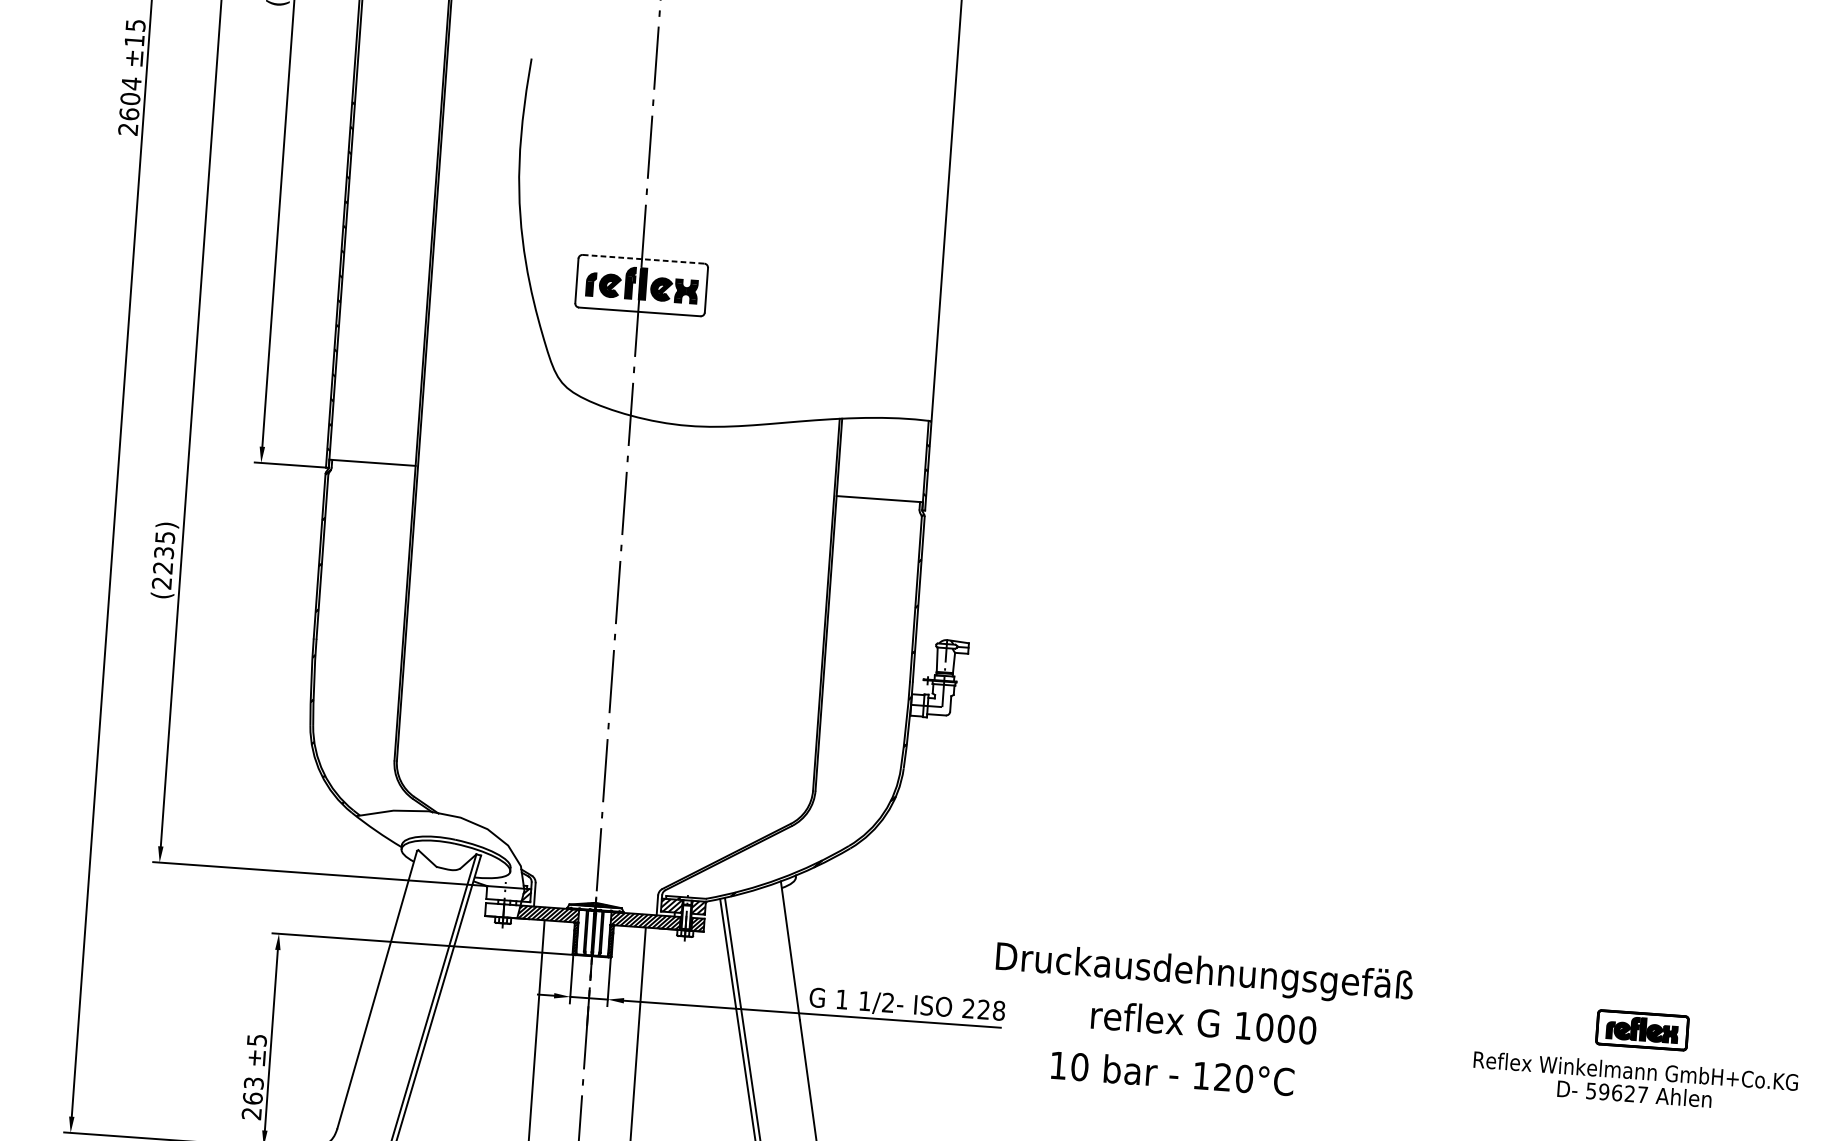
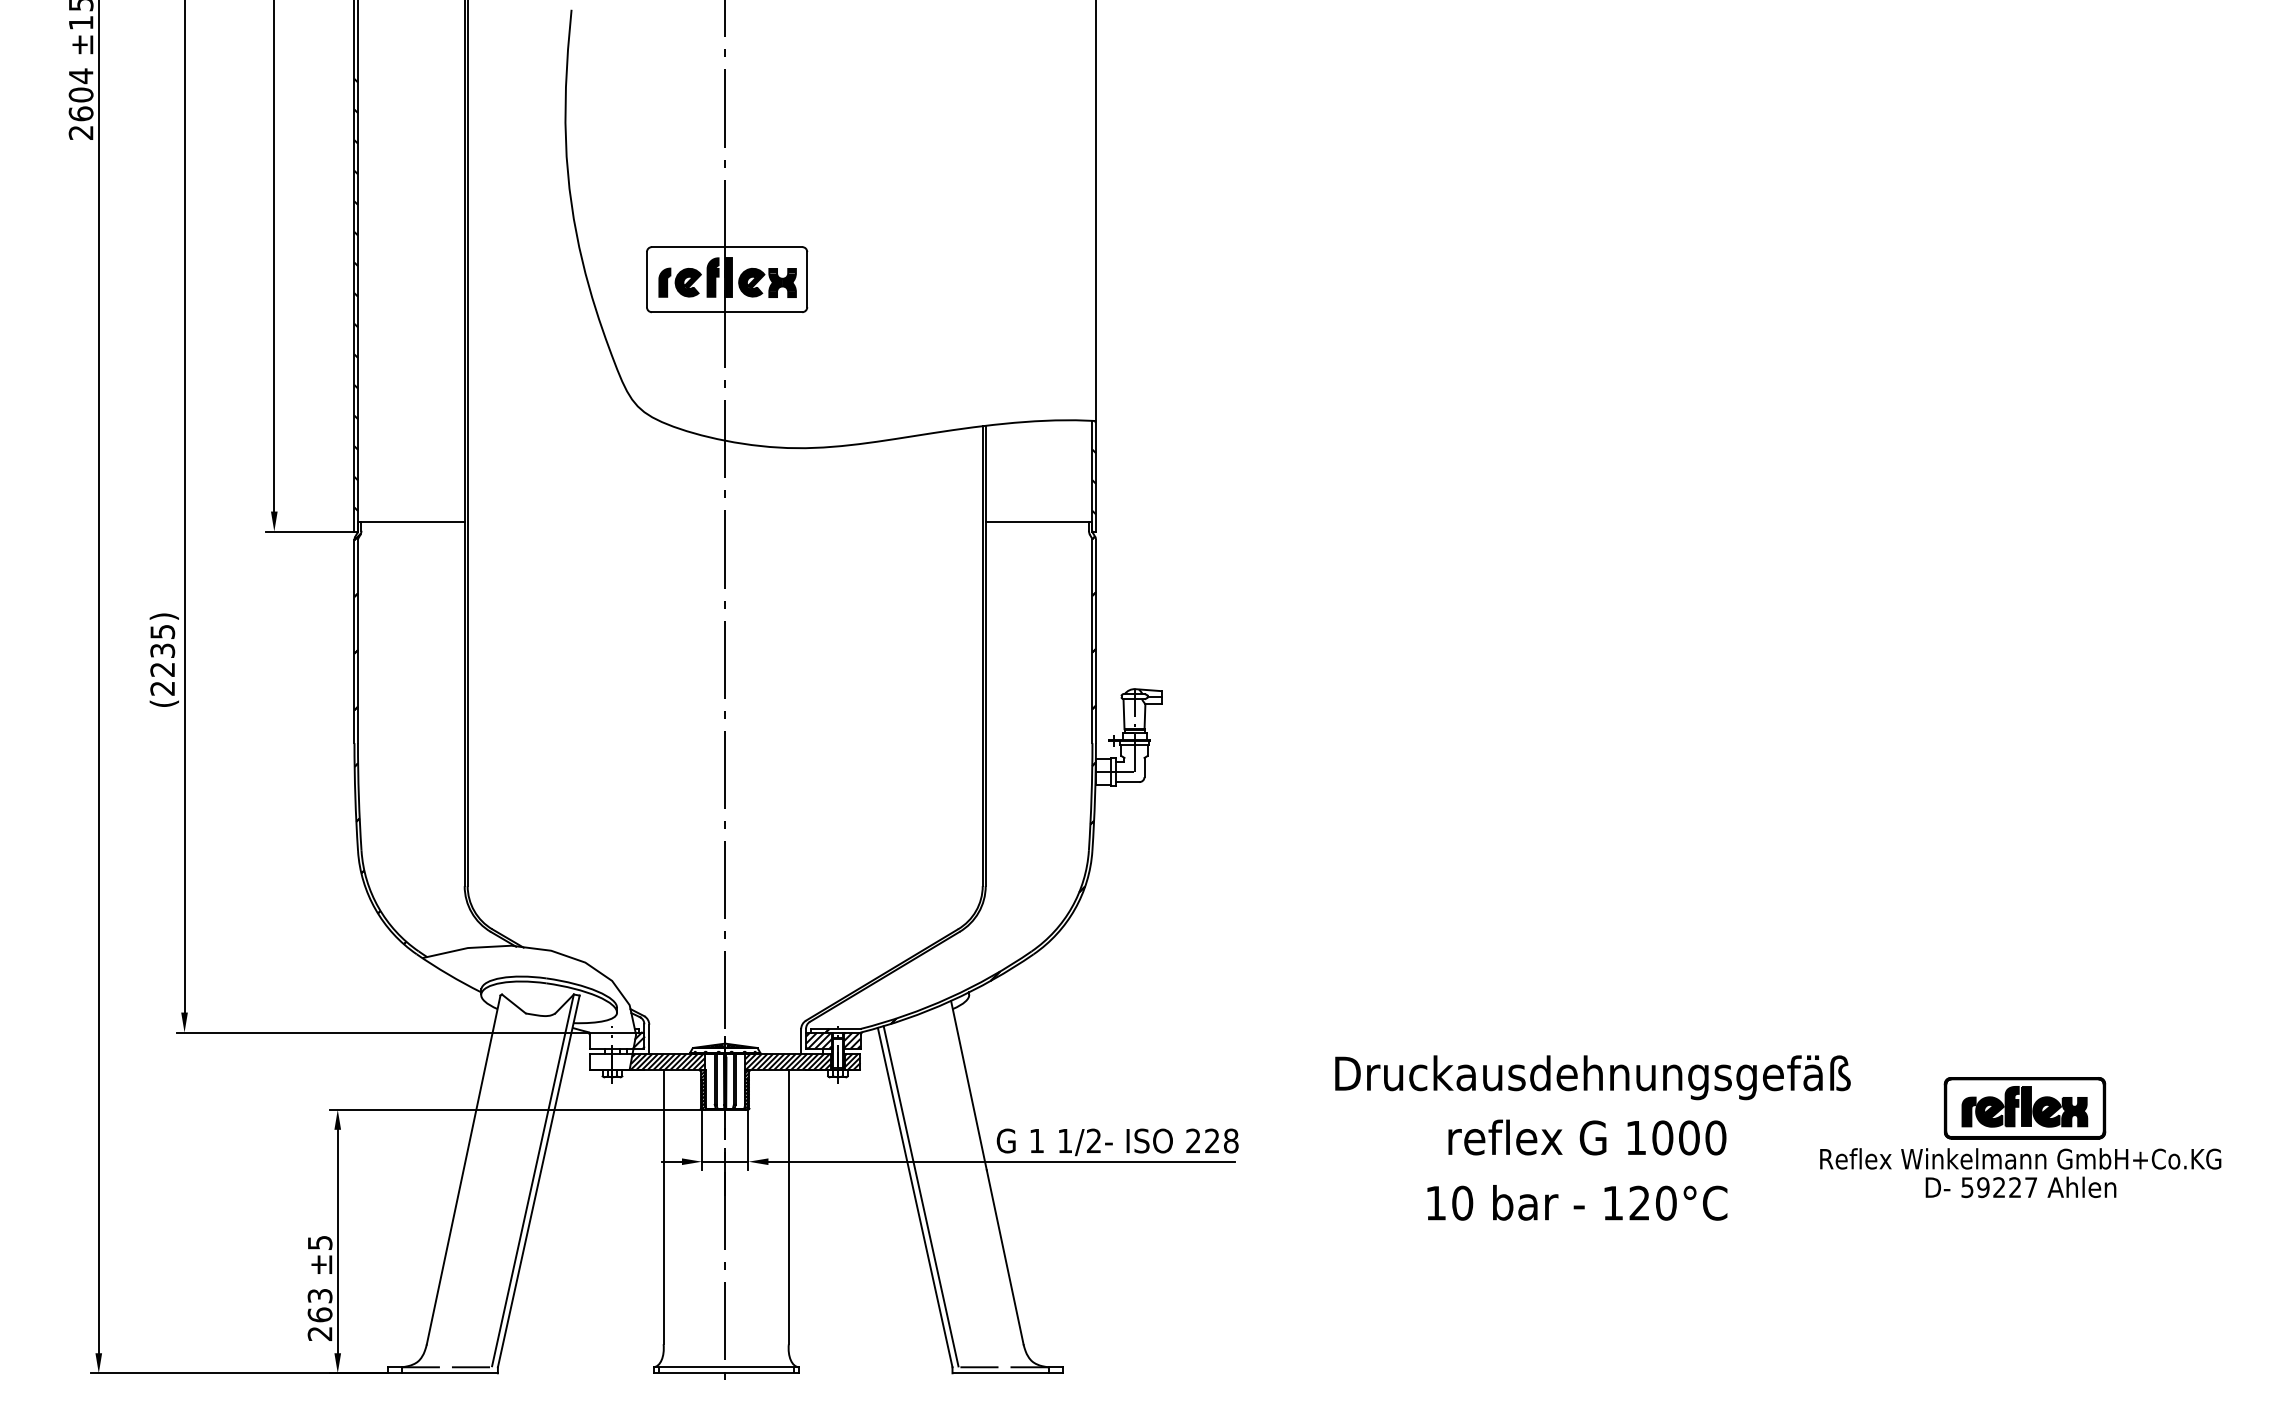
line: (643, 259) -> (727, 247), dashed -> solid
text: (1204, 973) -> (1592, 1077), moved
text: (1203, 1022) -> (1587, 1137), moved
part: (1642, 1030) -> (2024, 1108), size x1.43
text: (1172, 1073) -> (1577, 1202), moved
text: (1617, 1092) -> (1999, 1187), 59627 -> 59227

